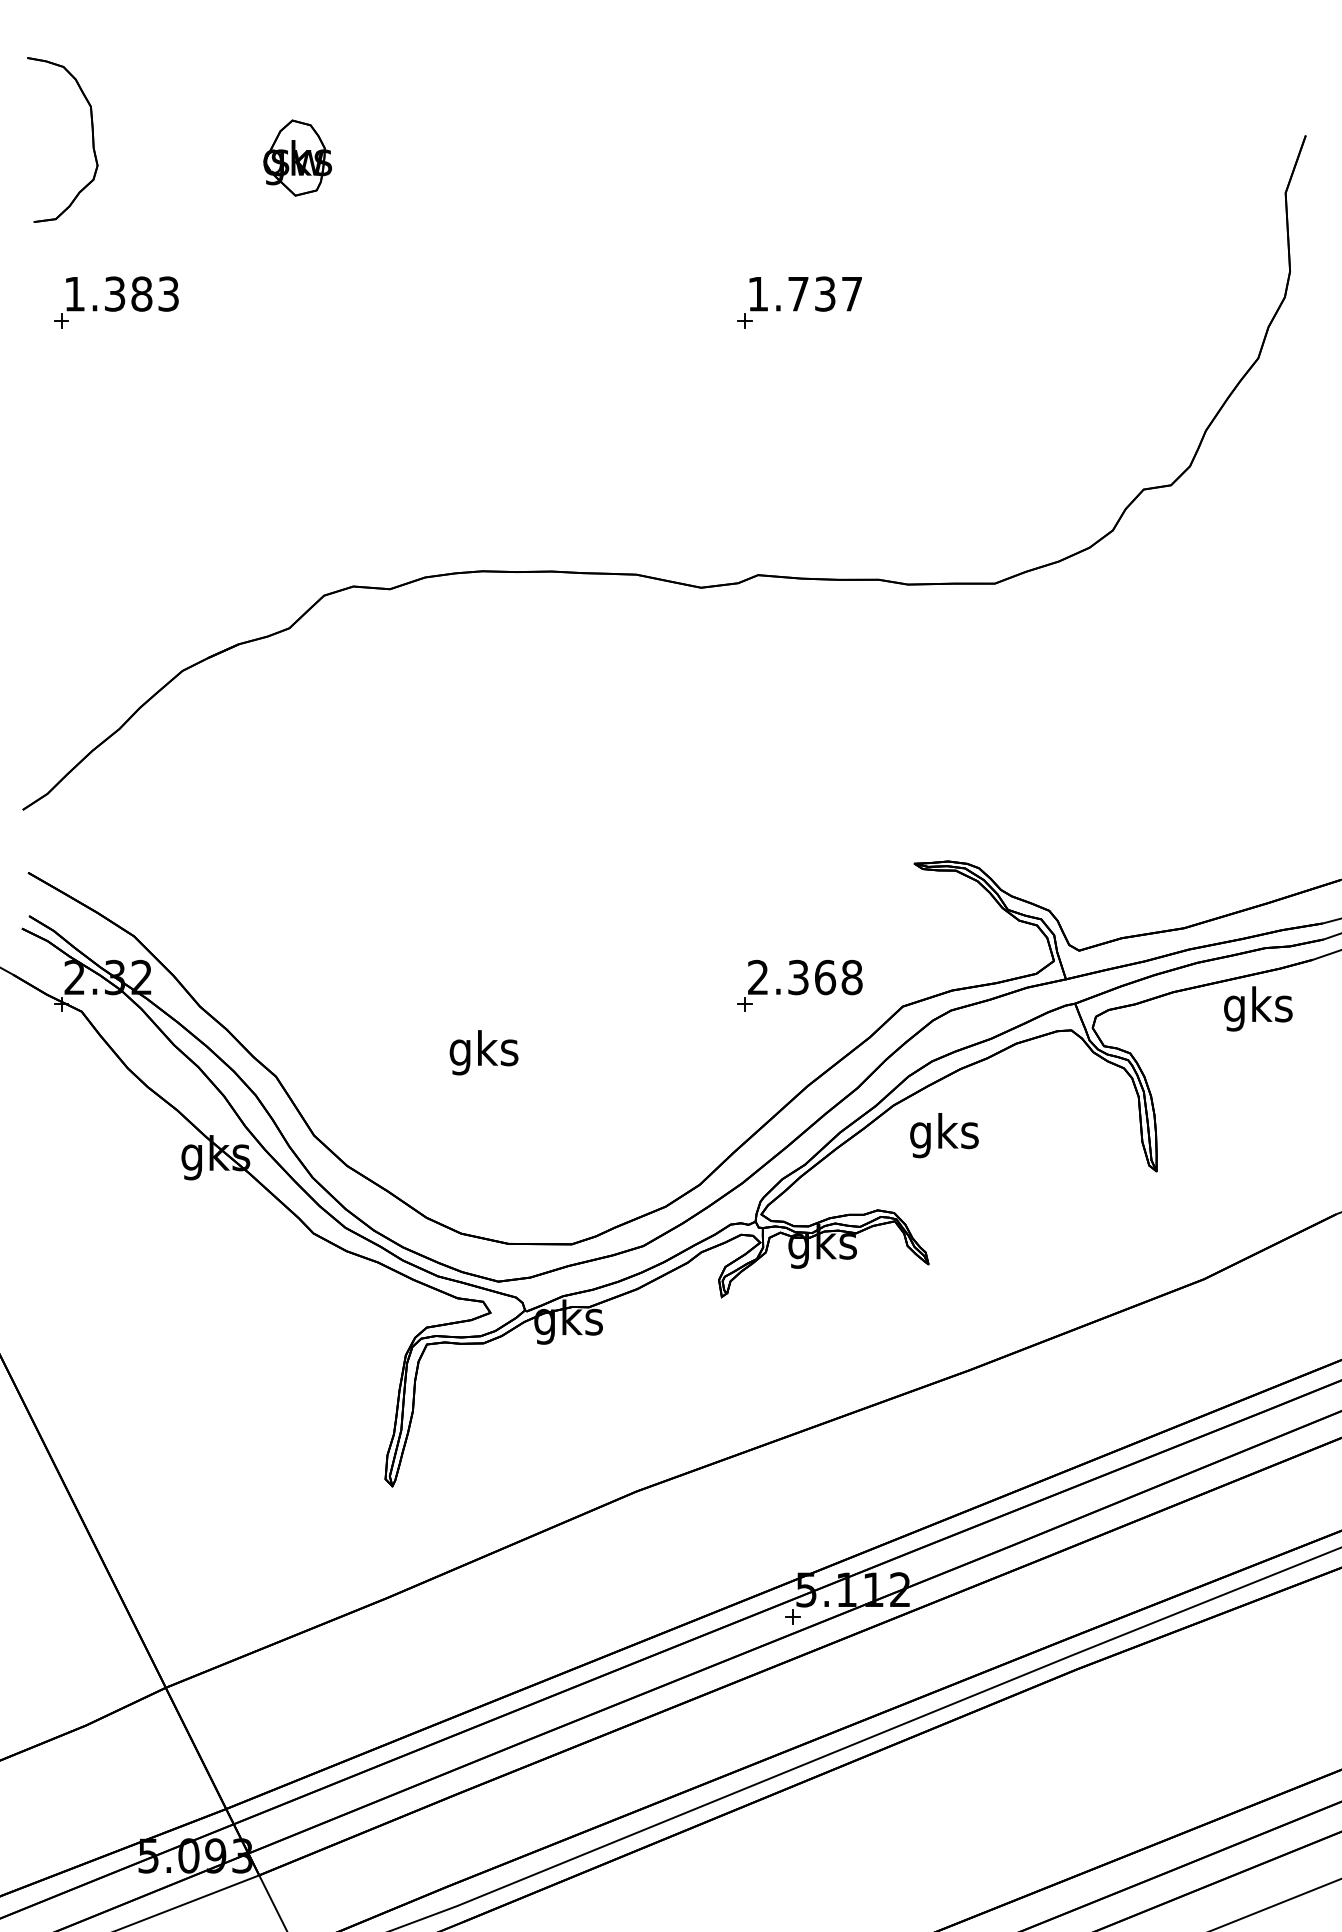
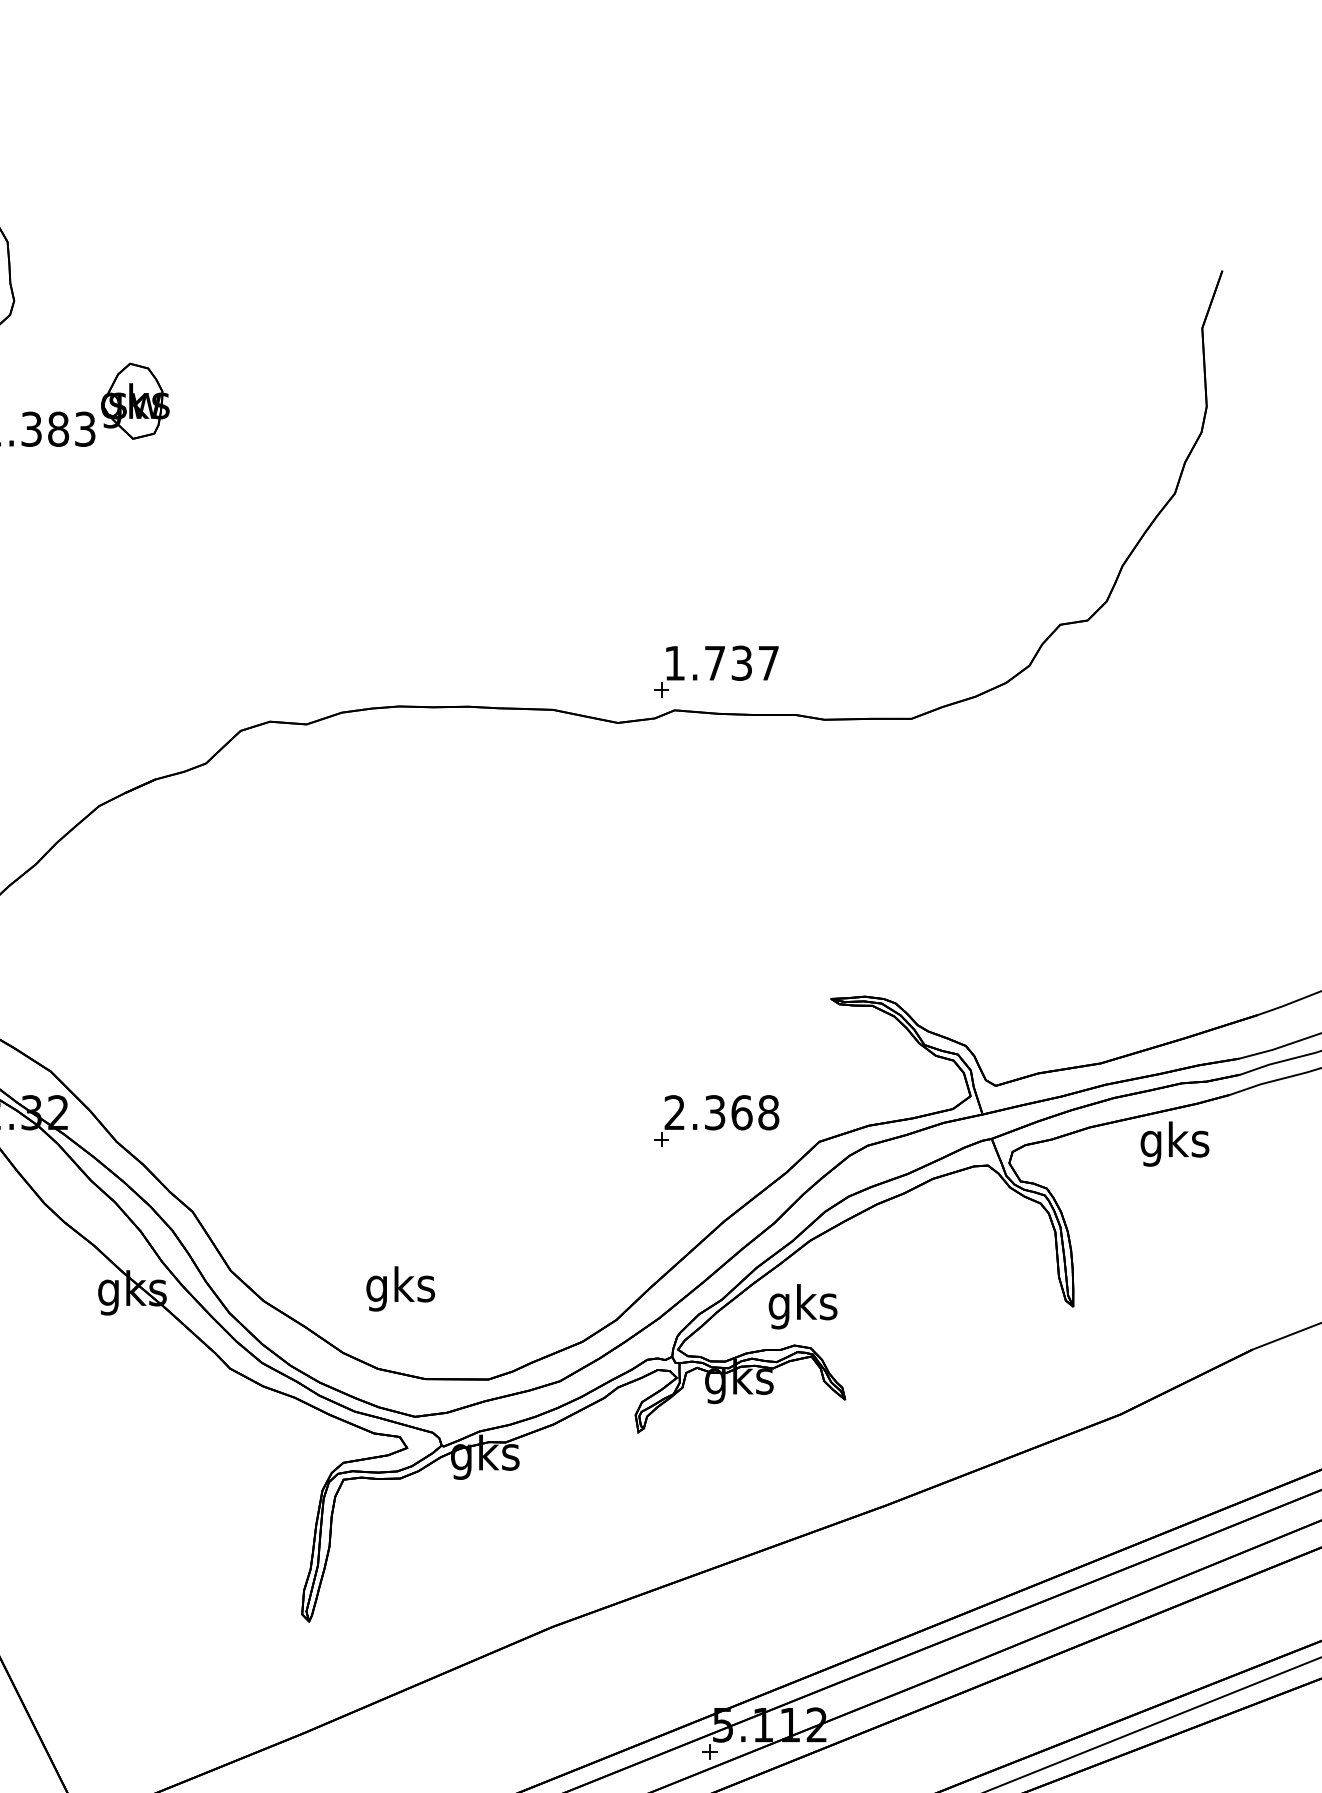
part: (297, 157) -> (135, 400), moved
part: (799, 302) -> (716, 671), moved
text: (483, 1052) -> (400, 1288), moved
text: (944, 1135) -> (803, 1306), moved

